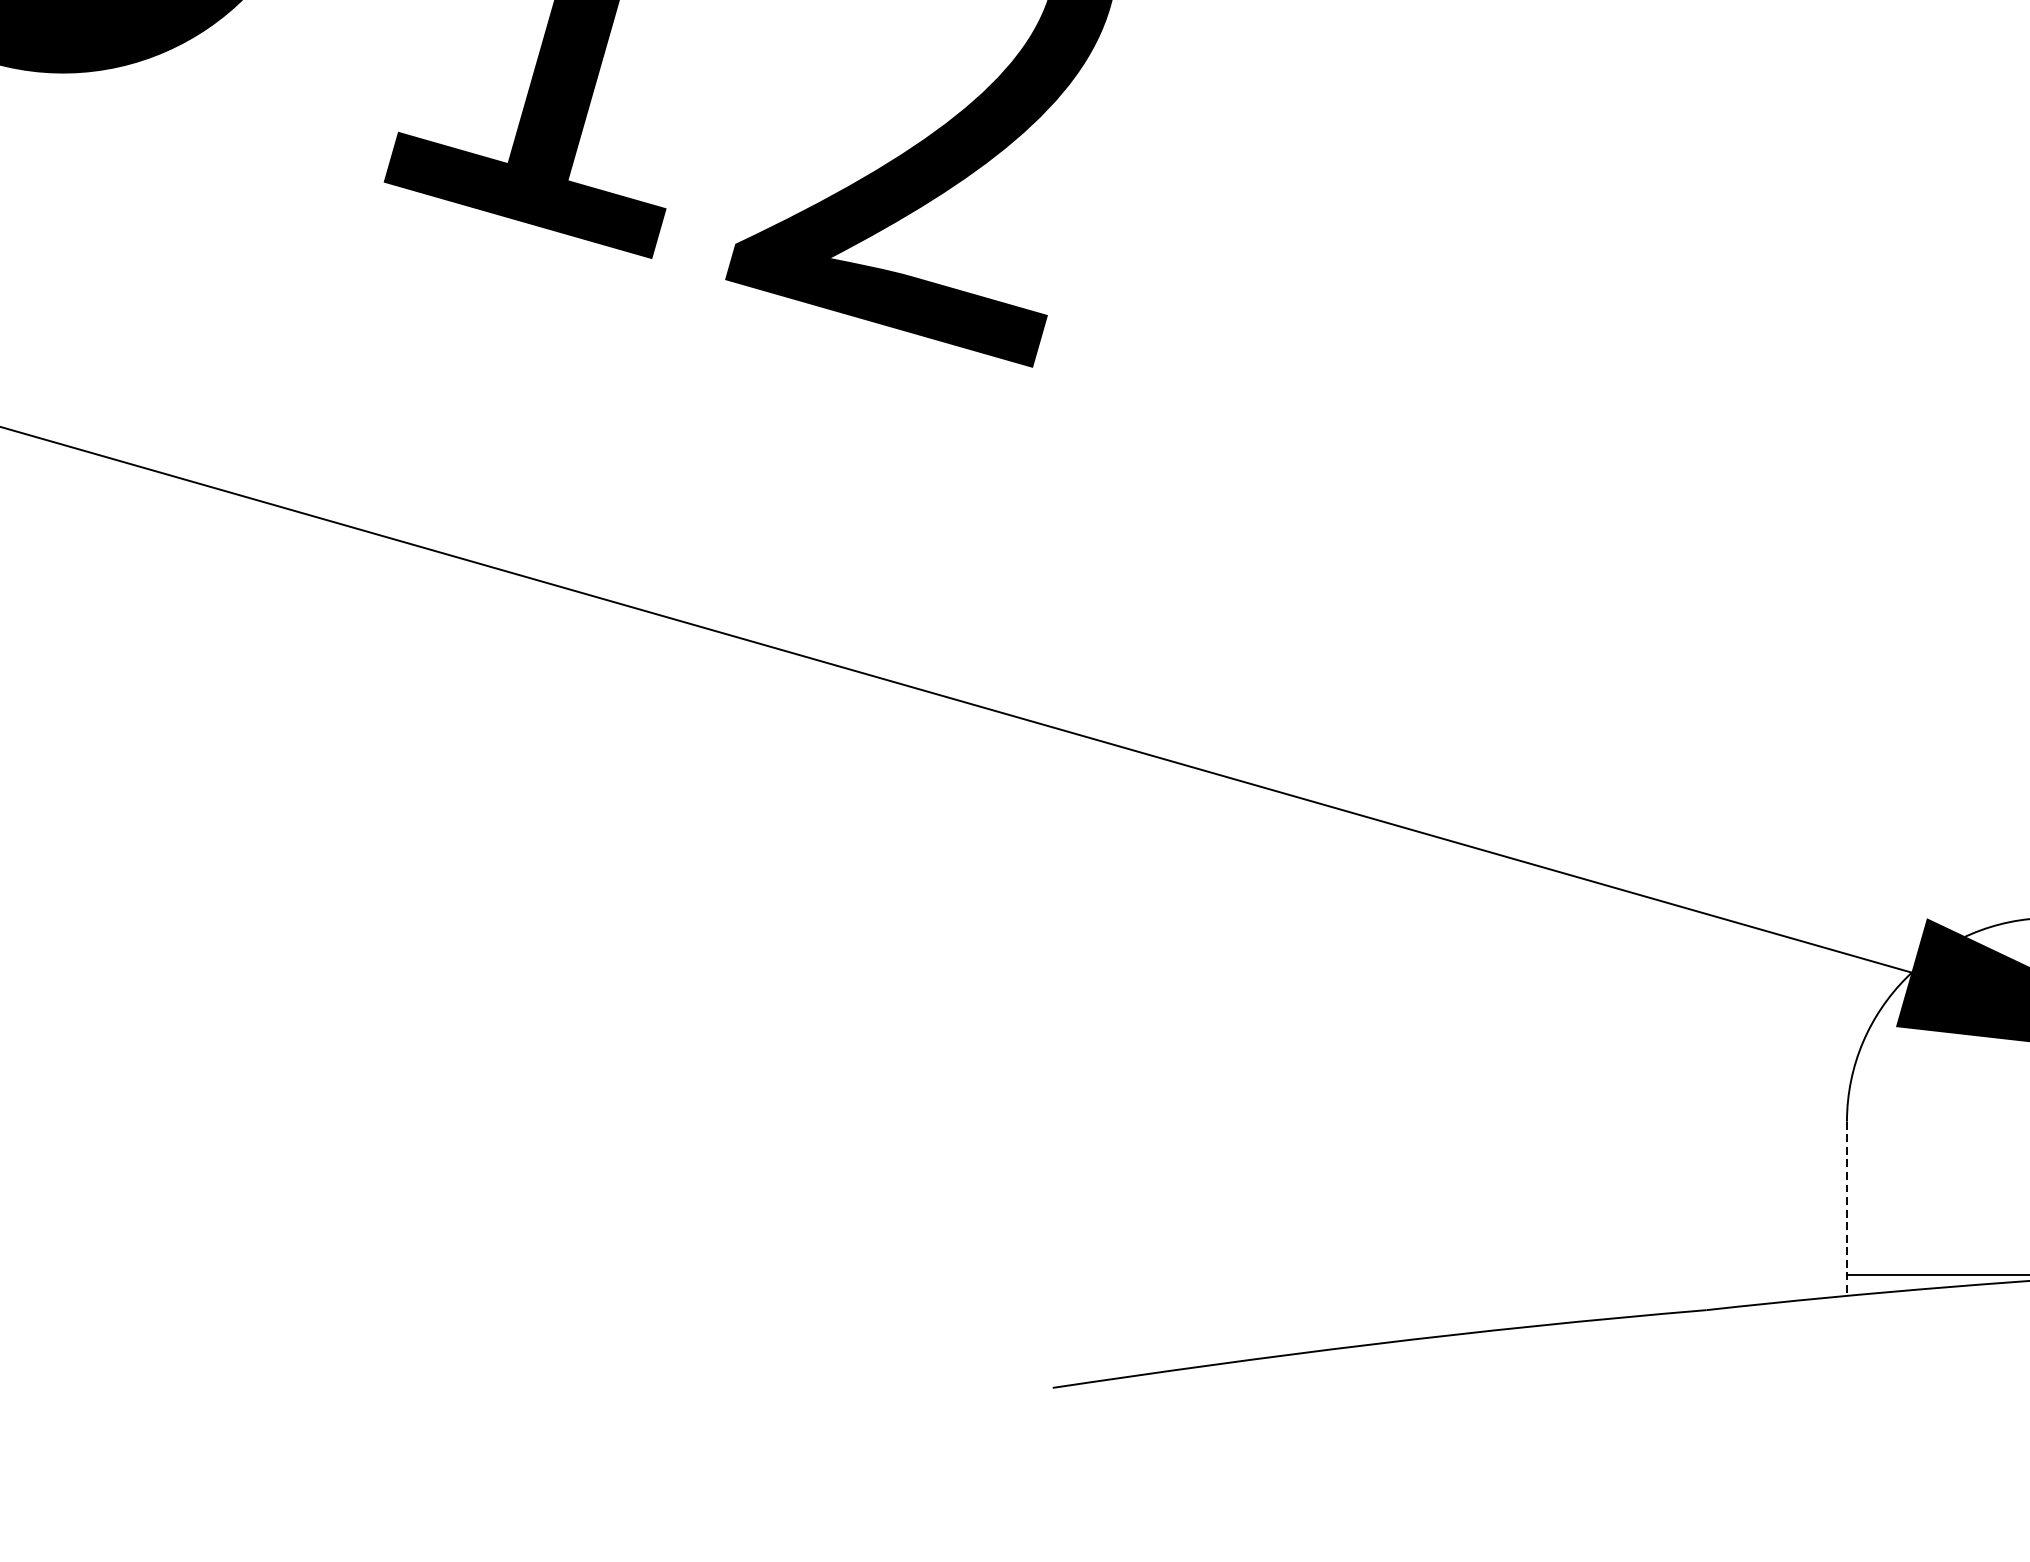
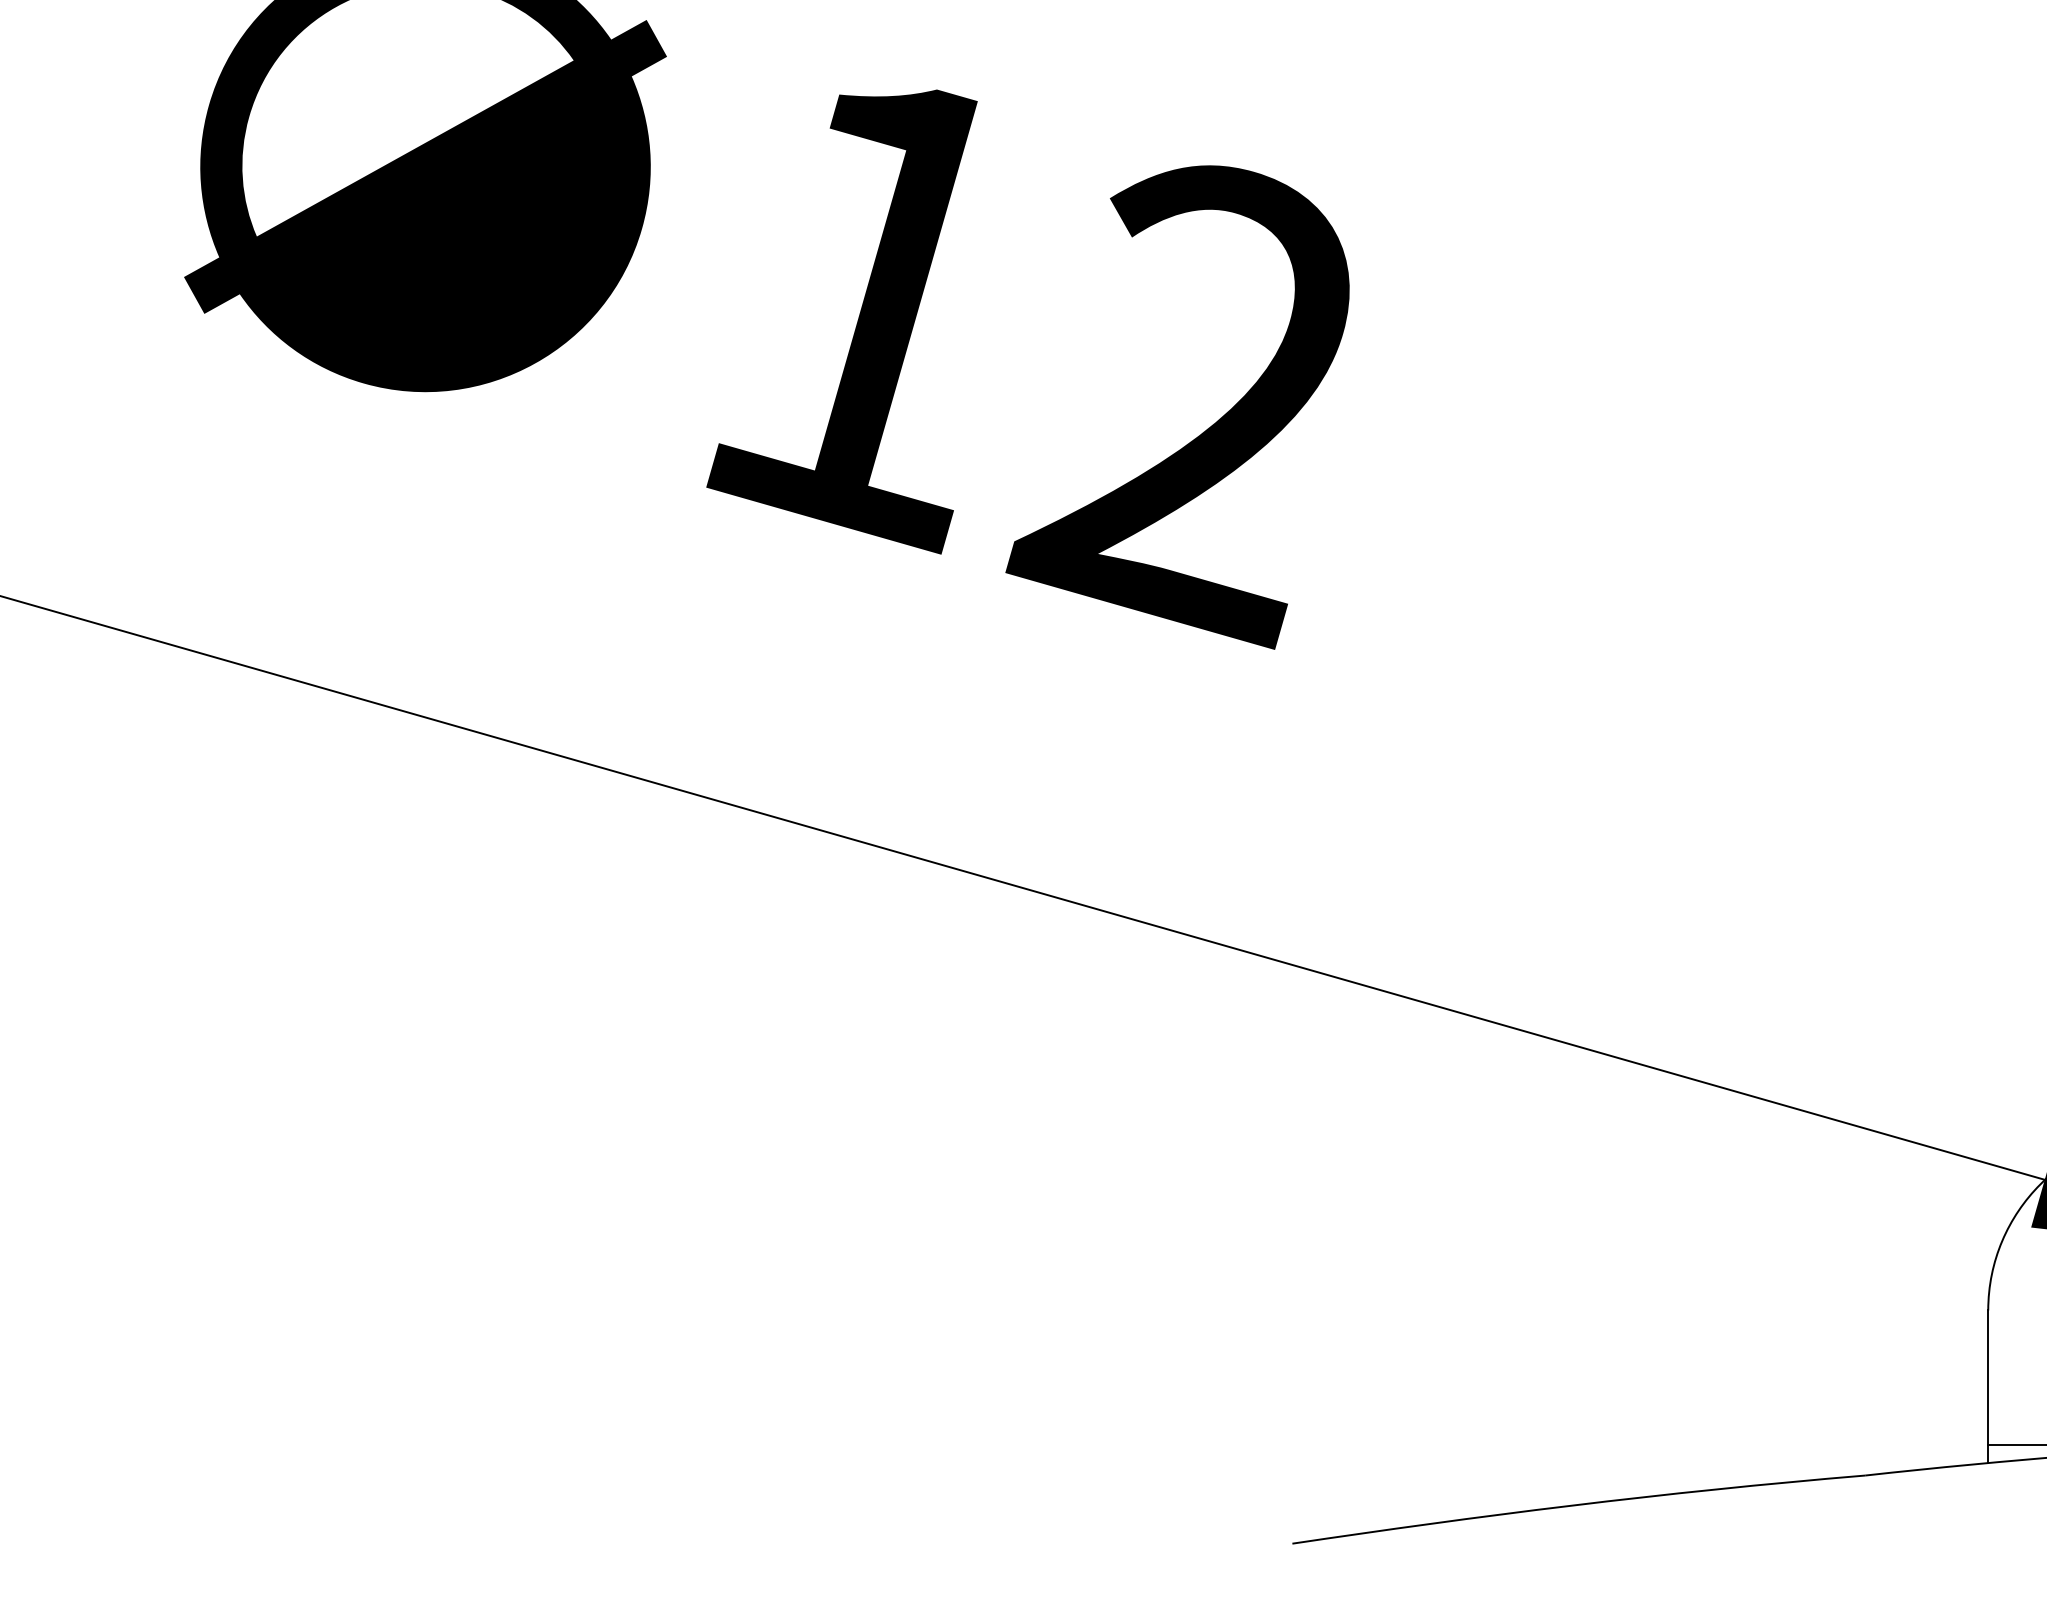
line: (1847, 1209) -> (1988, 1387), dashed -> solid

